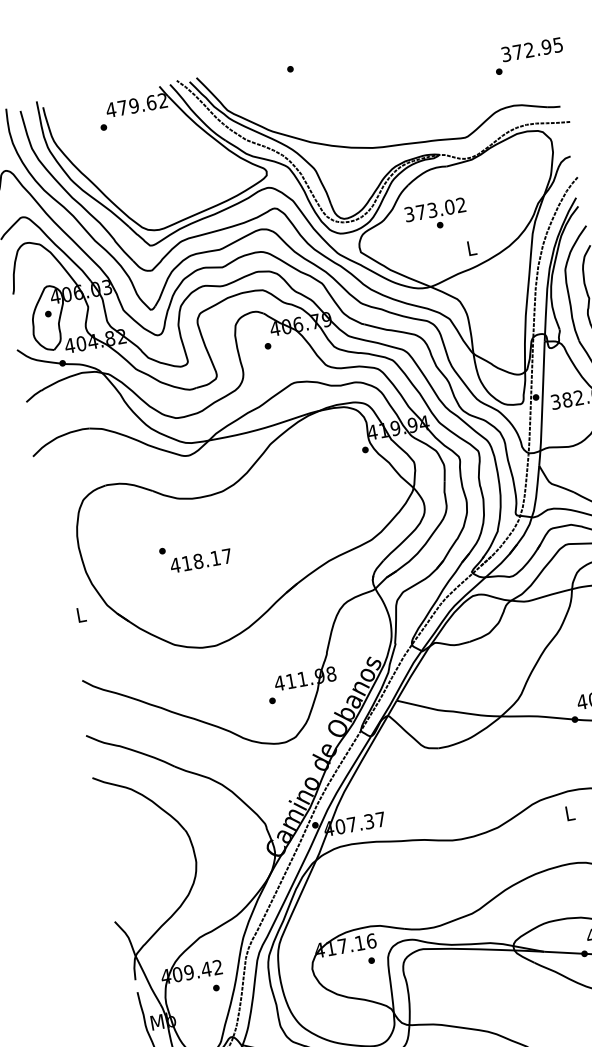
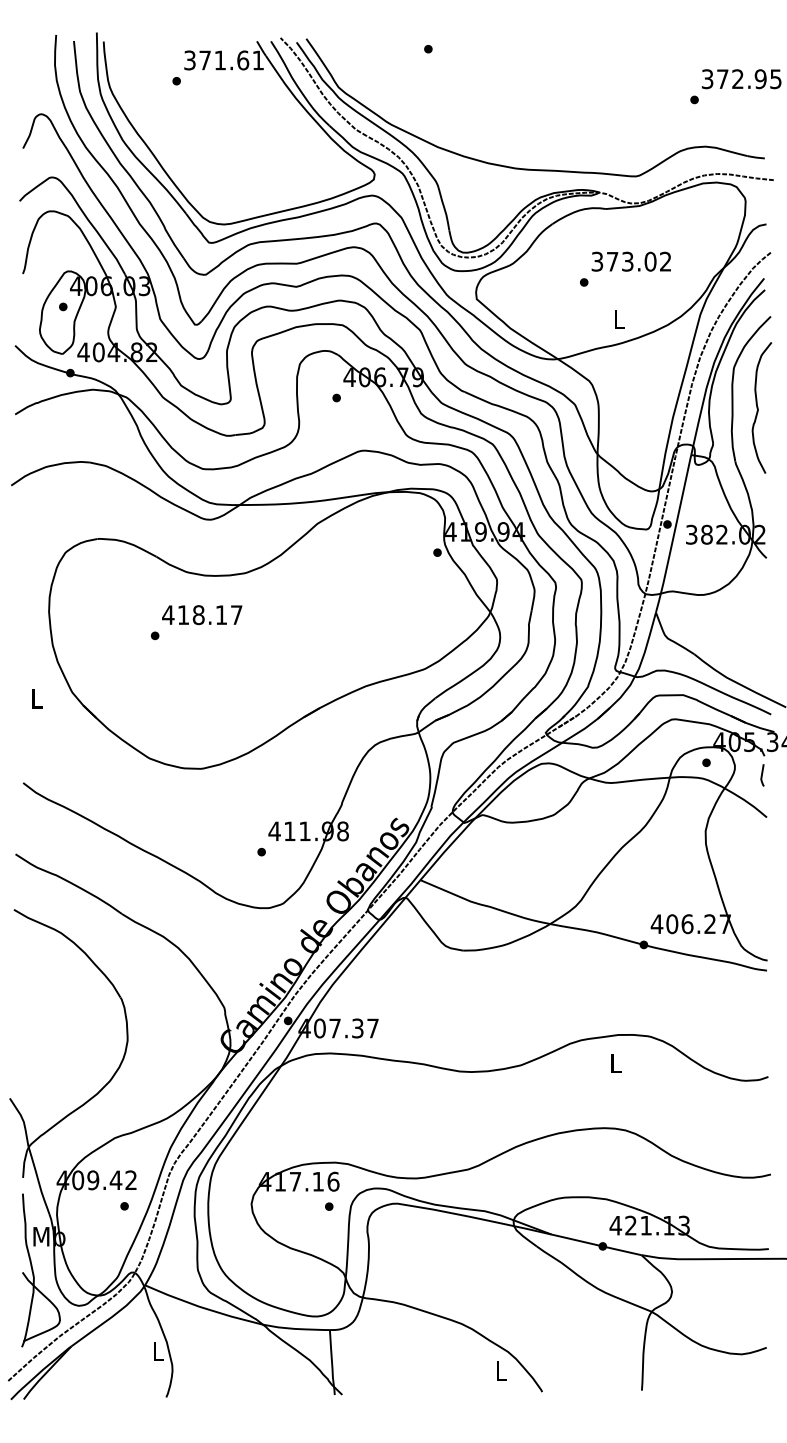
text: (136, 105) -> (223, 60), 479.62 -> 371.61
text: (434, 209) -> (630, 261), moved
text: (201, 561) -> (202, 615), moved

